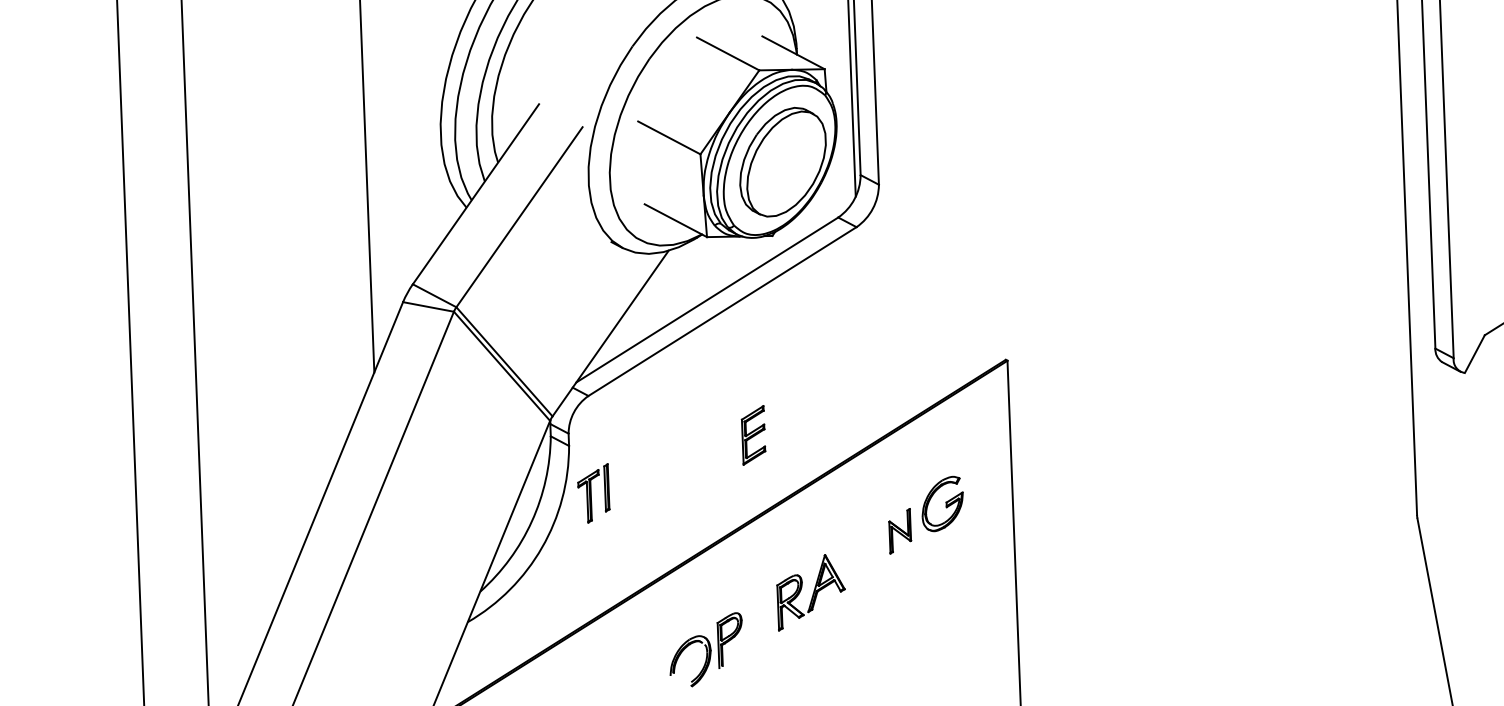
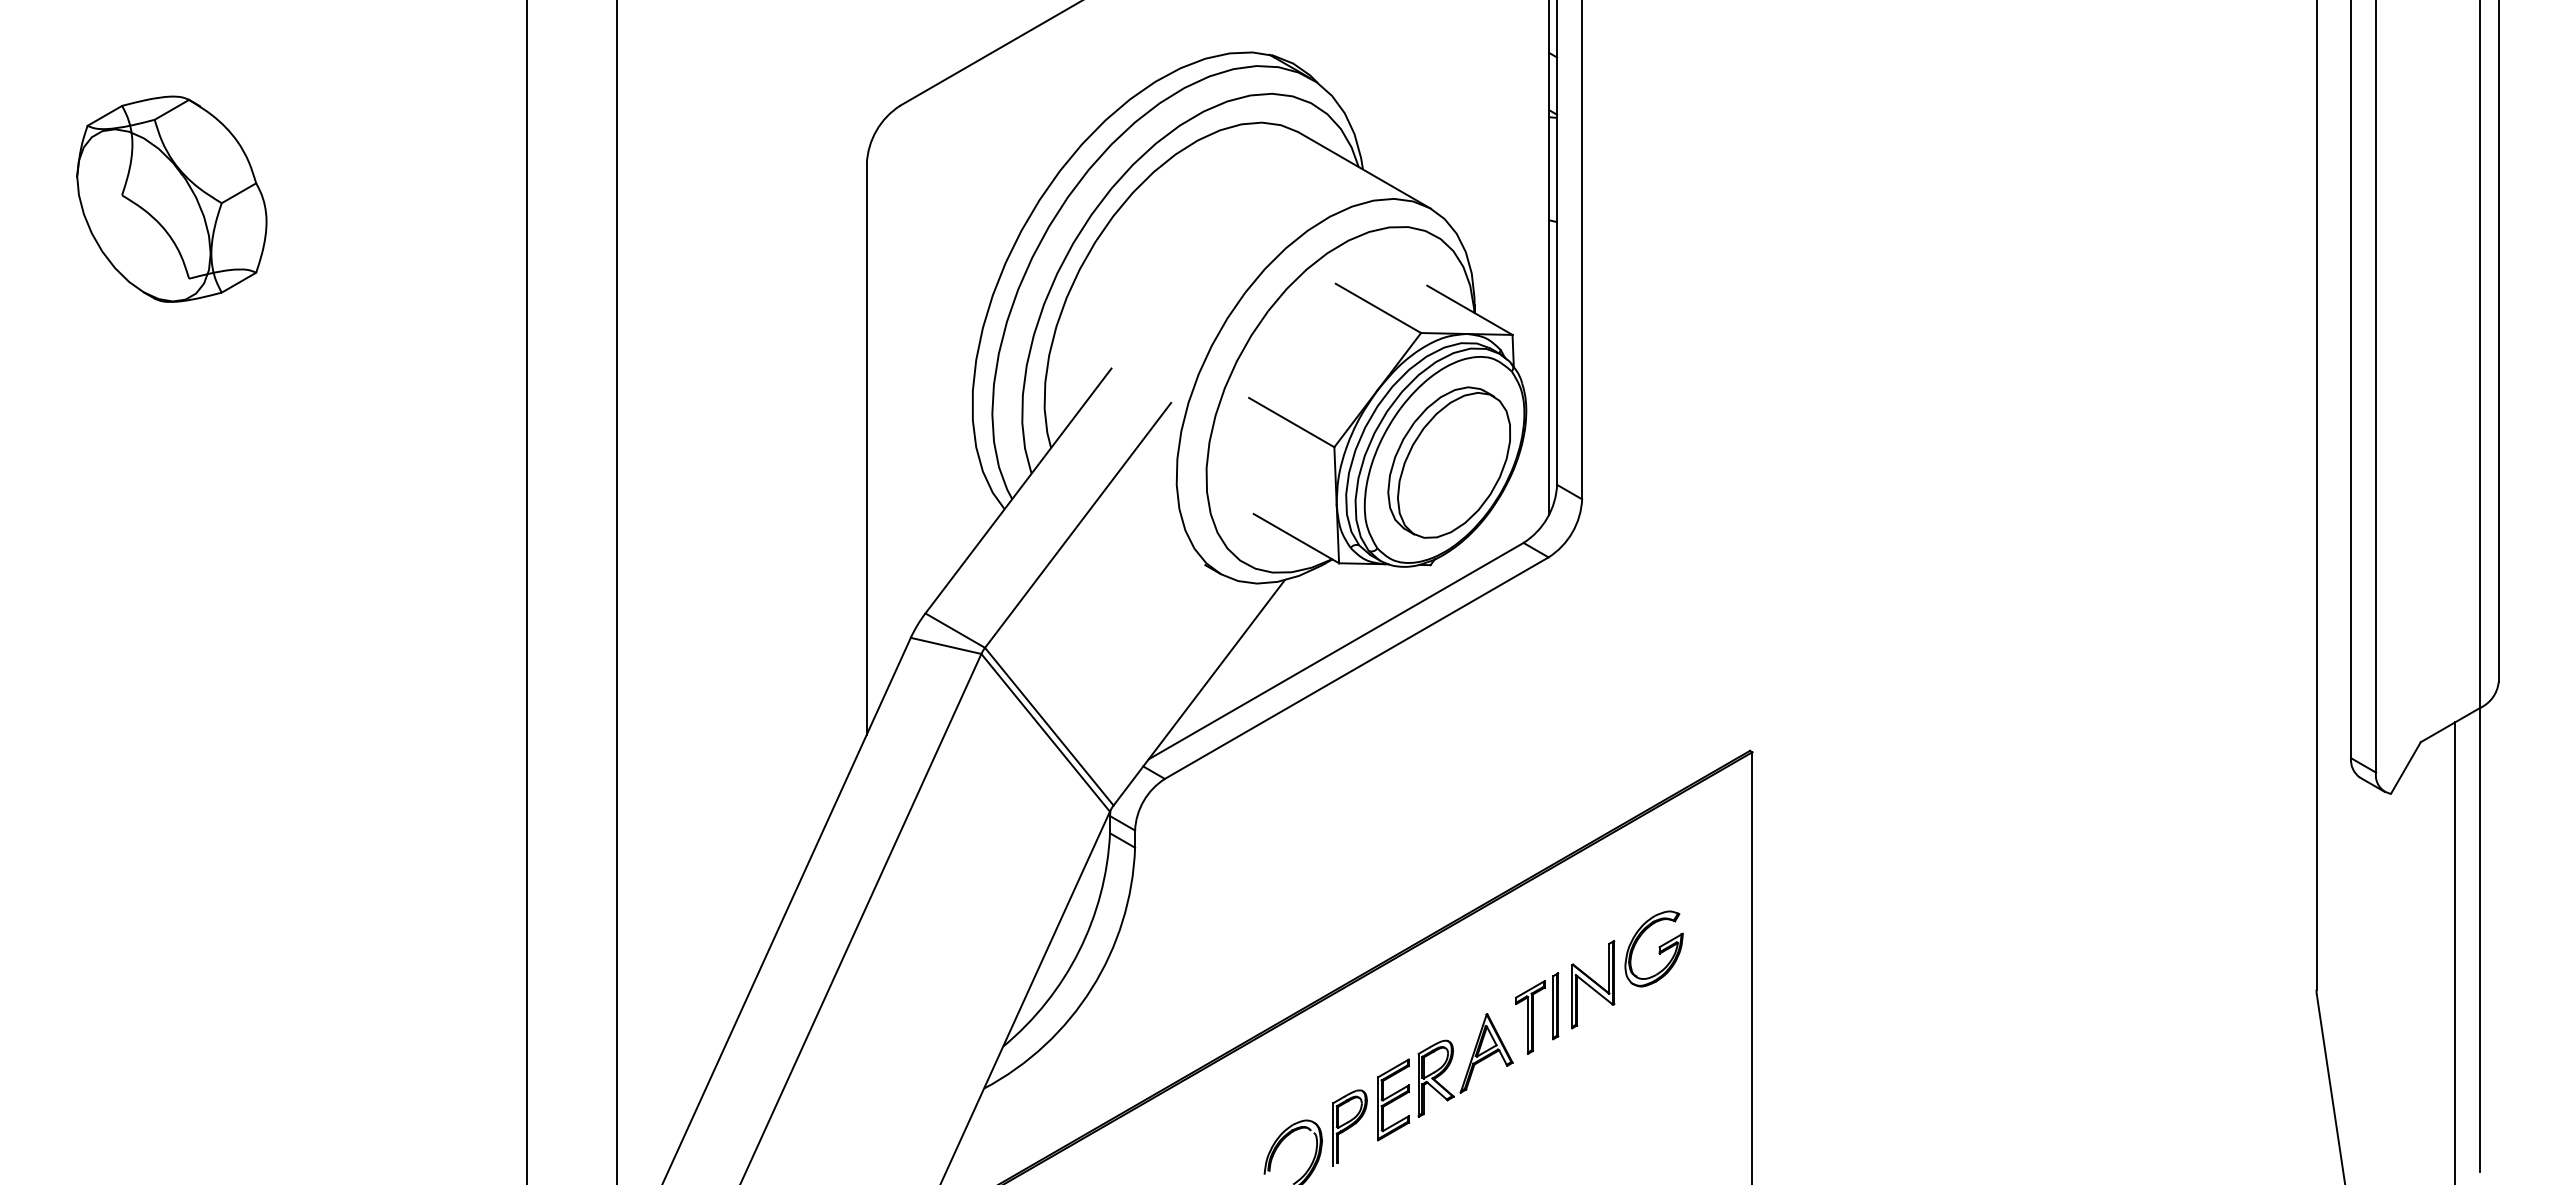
part: (753, 435) -> (1393, 1099), moved
part: (594, 493) -> (1537, 1013), moved
part: (900, 531) -> (1593, 984), size x1.43

